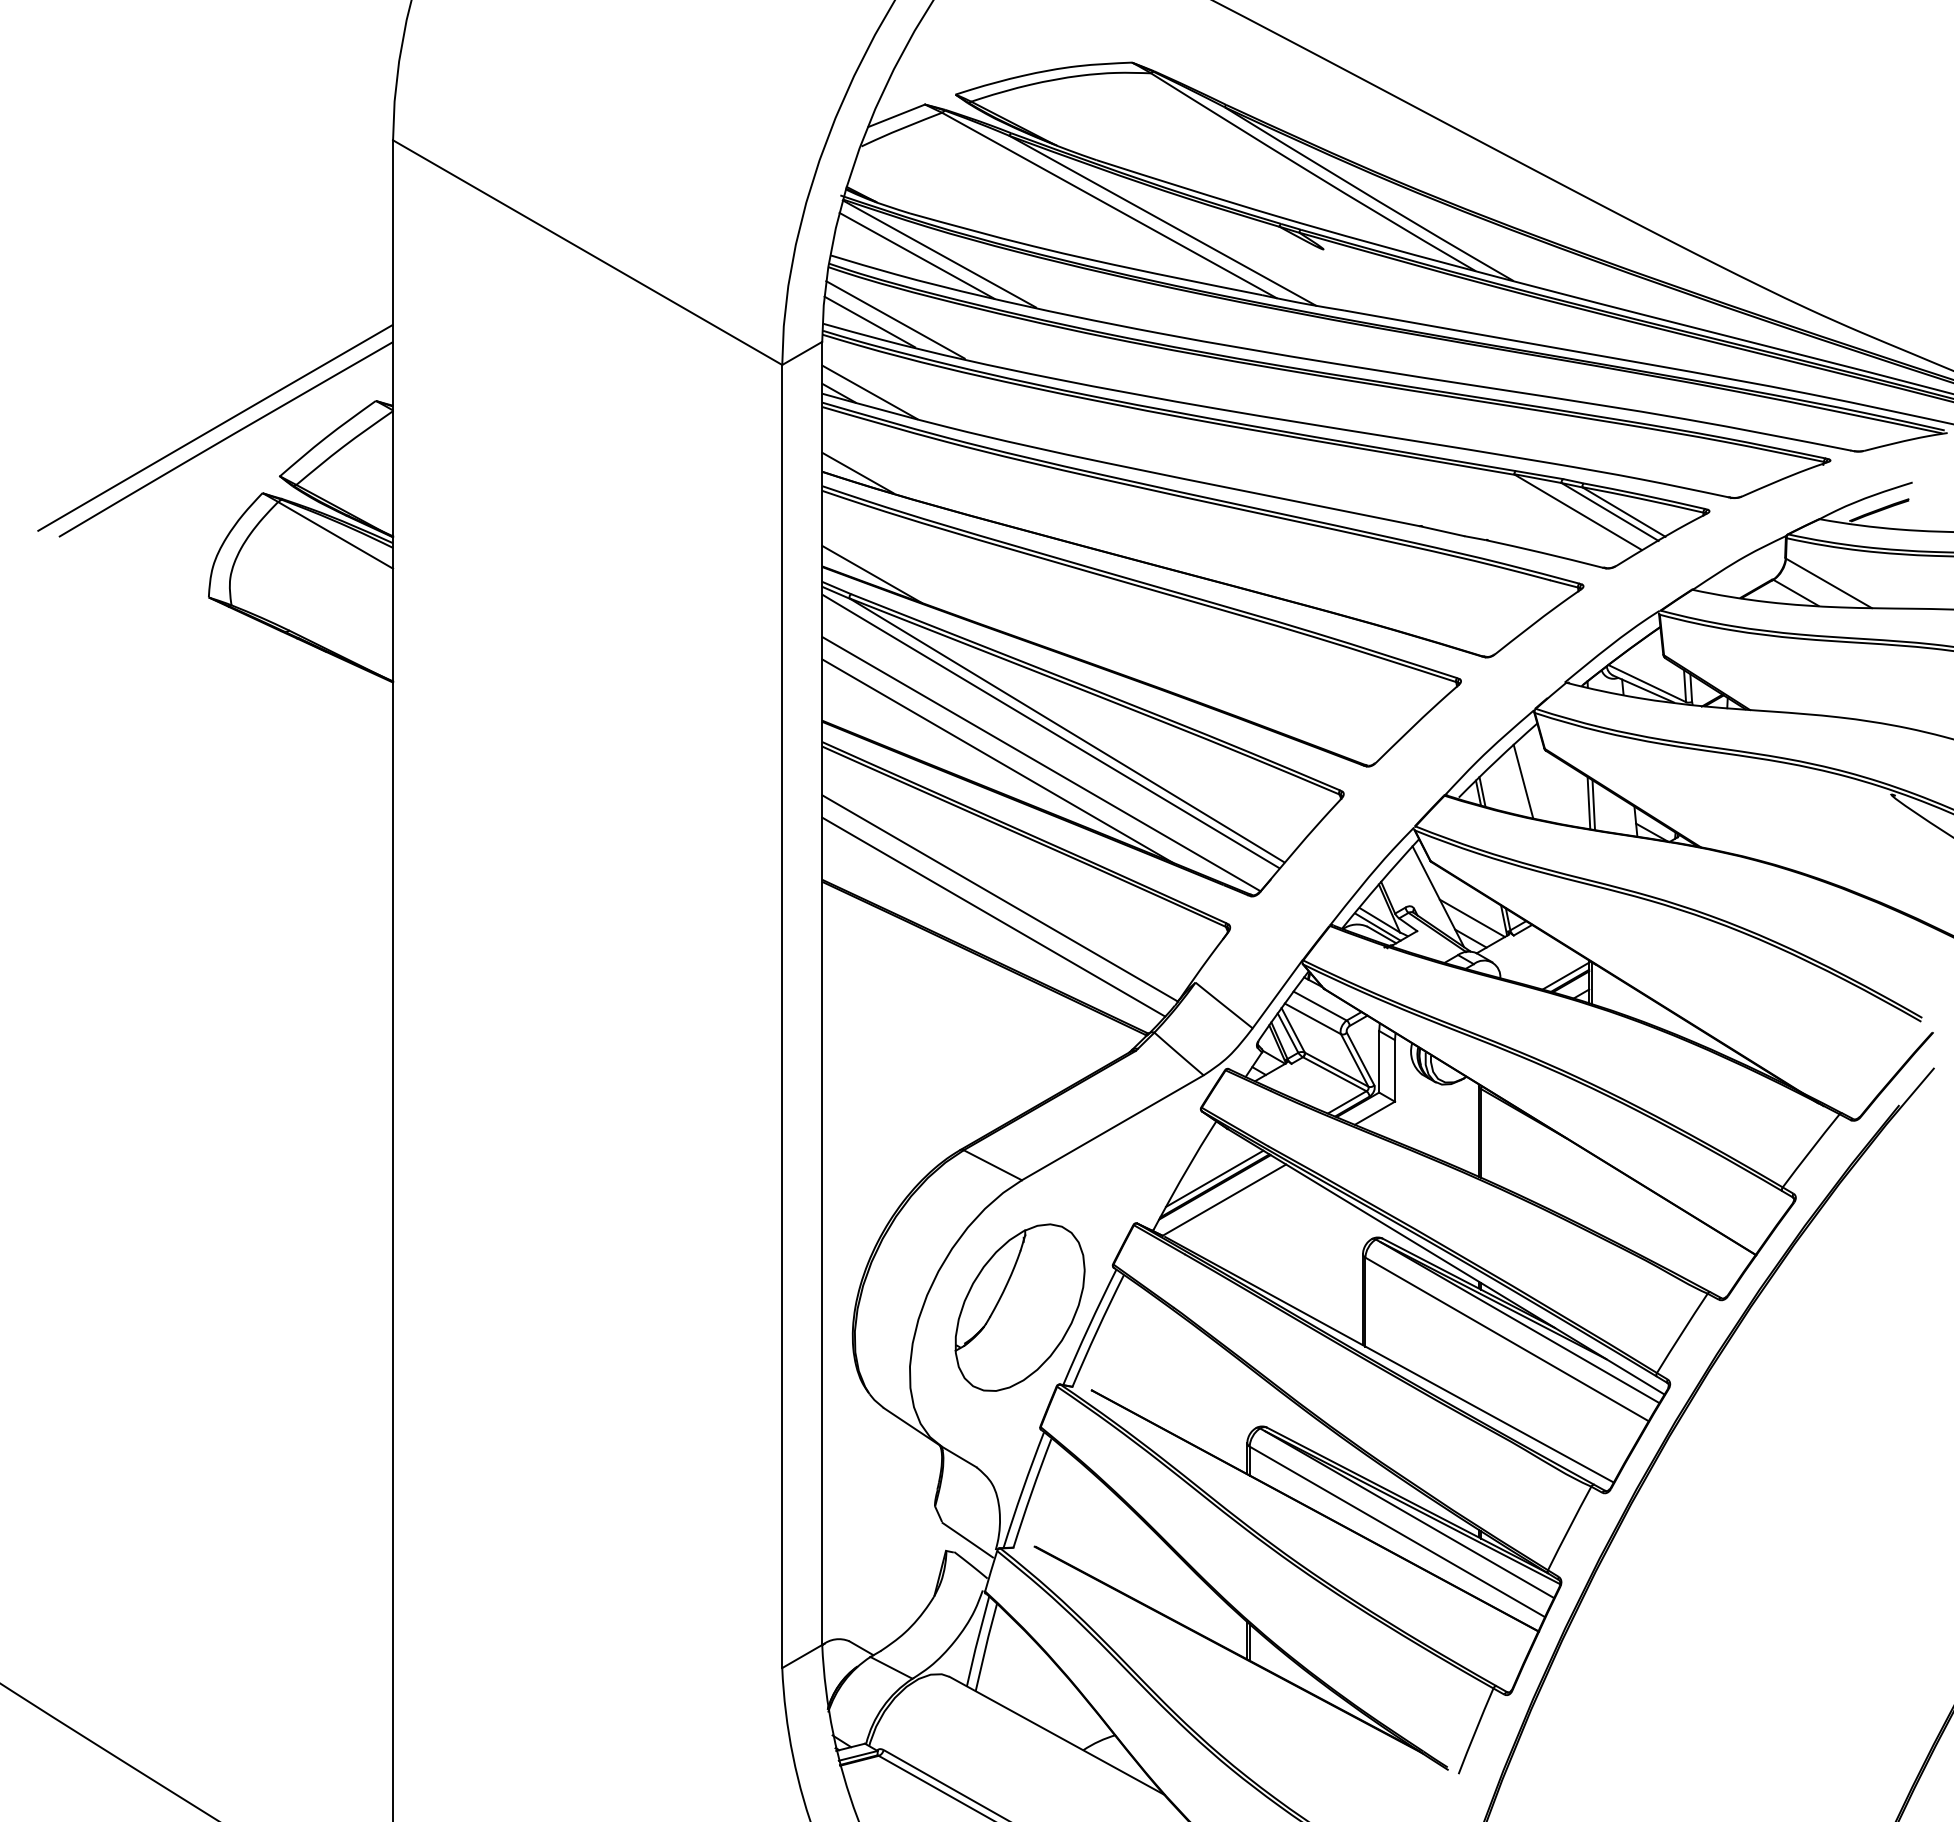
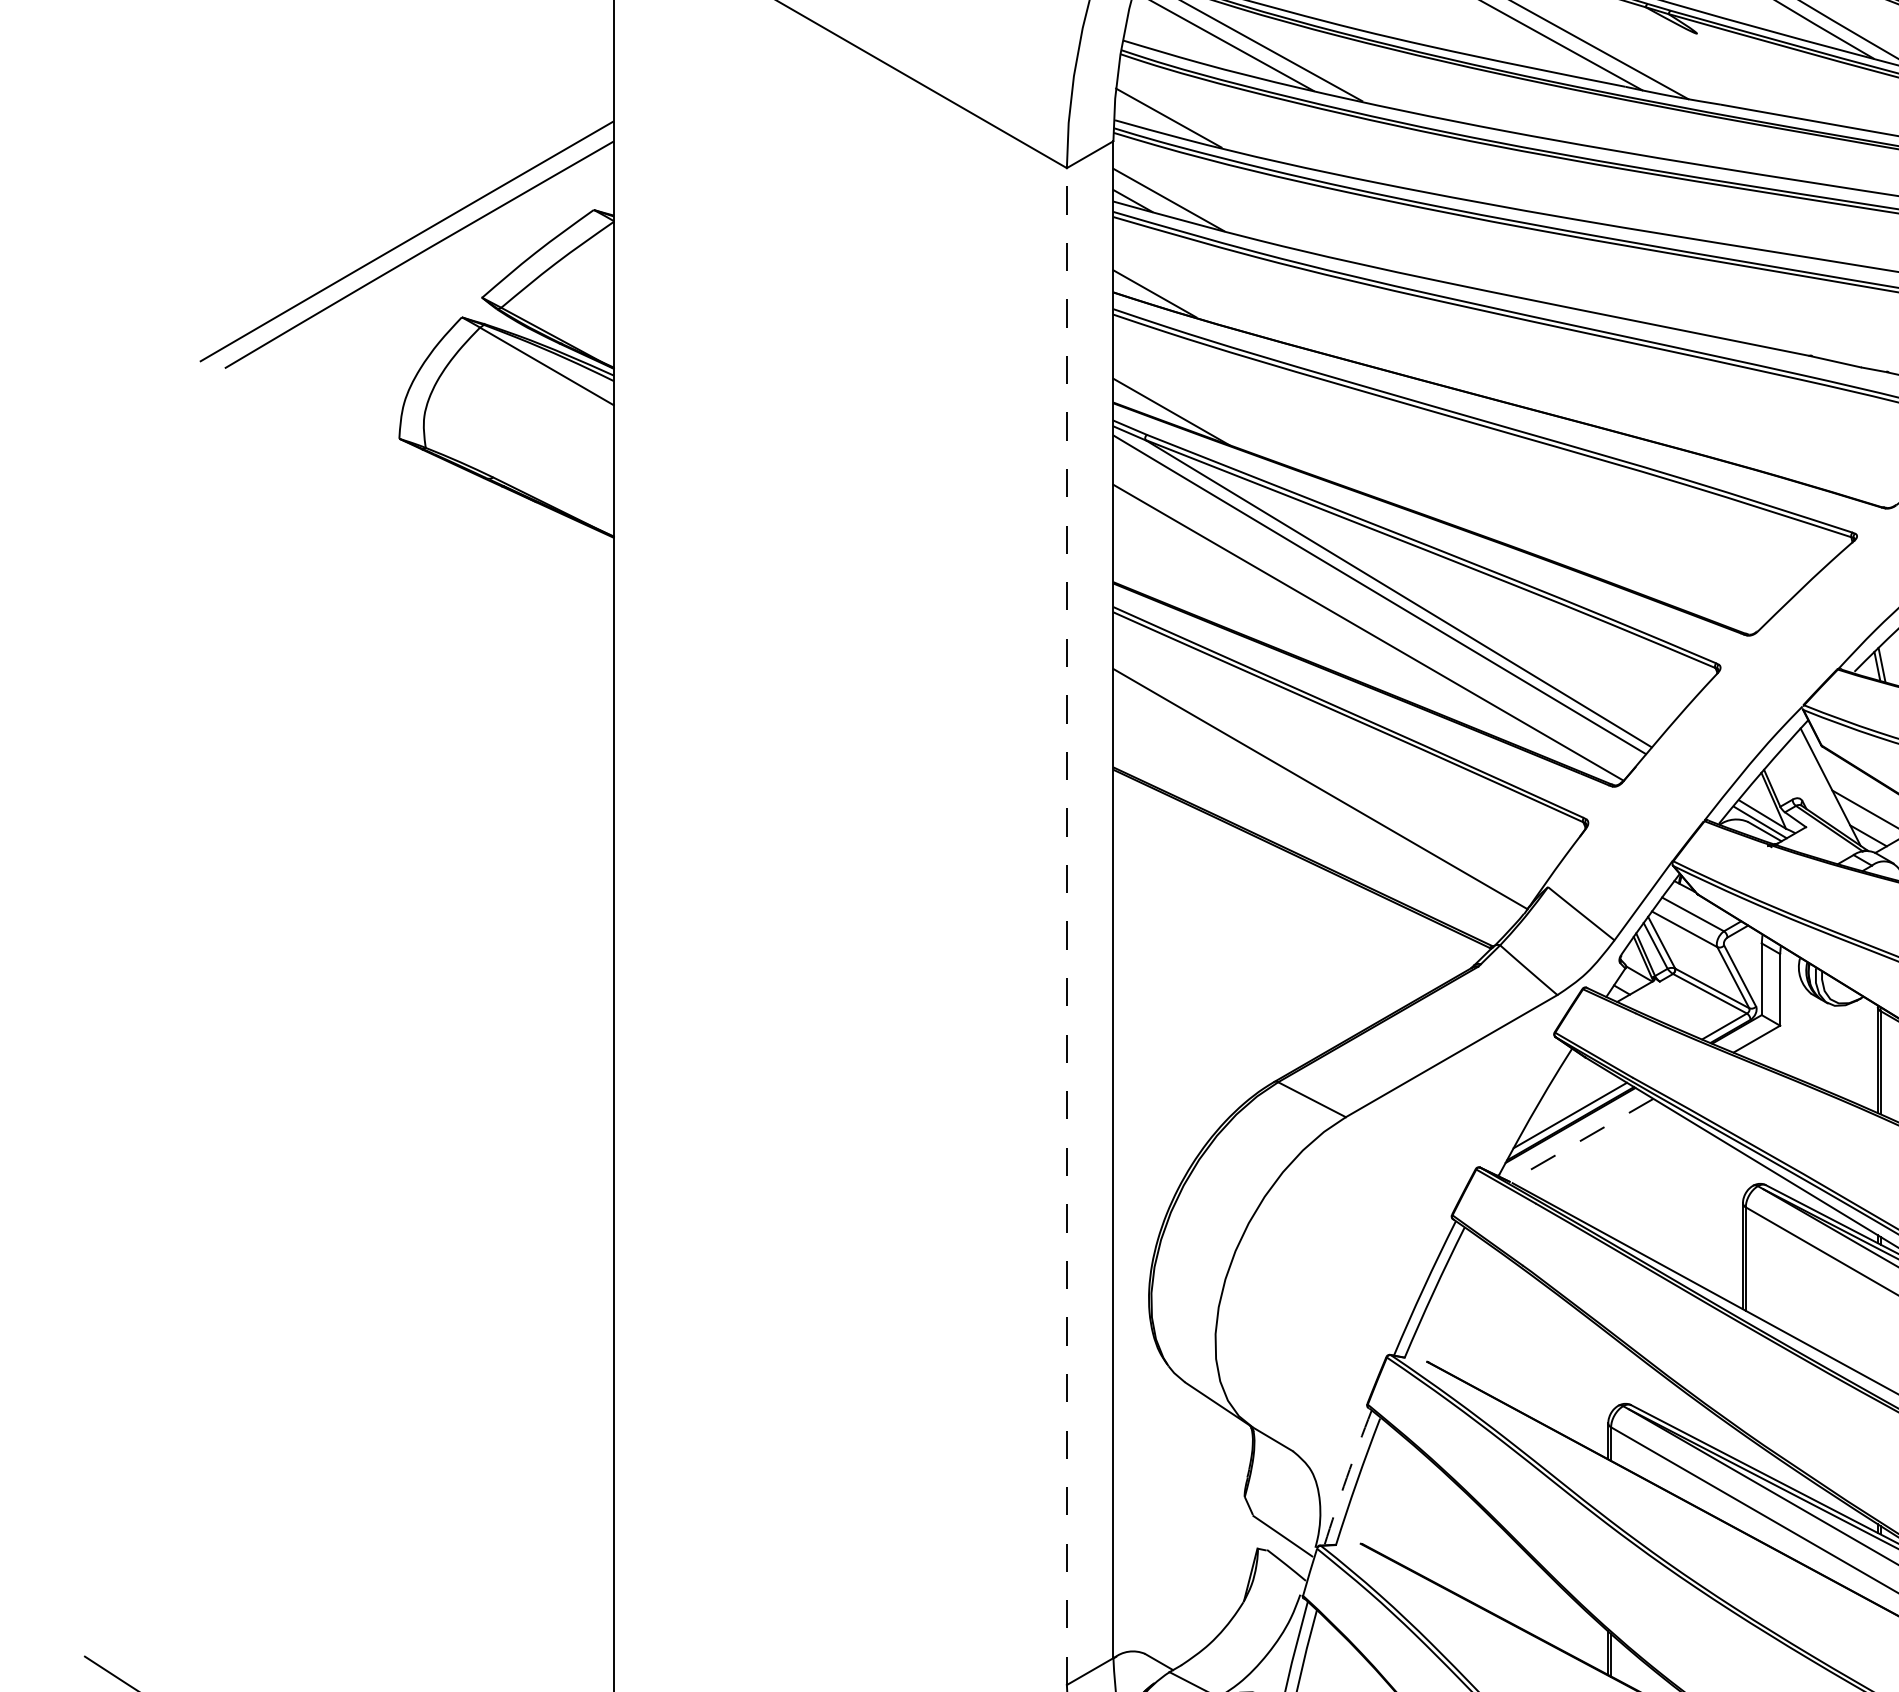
line: (895, 319) -> (1198, 115), removed
line: (997, 760) -> (1317, 628), removed
line: (993, 916) -> (1312, 810), removed
line: (782, 1016) -> (1067, 926), solid -> dashed
line: (1224, 1200) -> (1581, 1140), solid -> dashed
part: (1019, 1307) -> (1343, 1265), removed
arc: (1022, 1489) -> (1346, 1477), solid -> dashed

